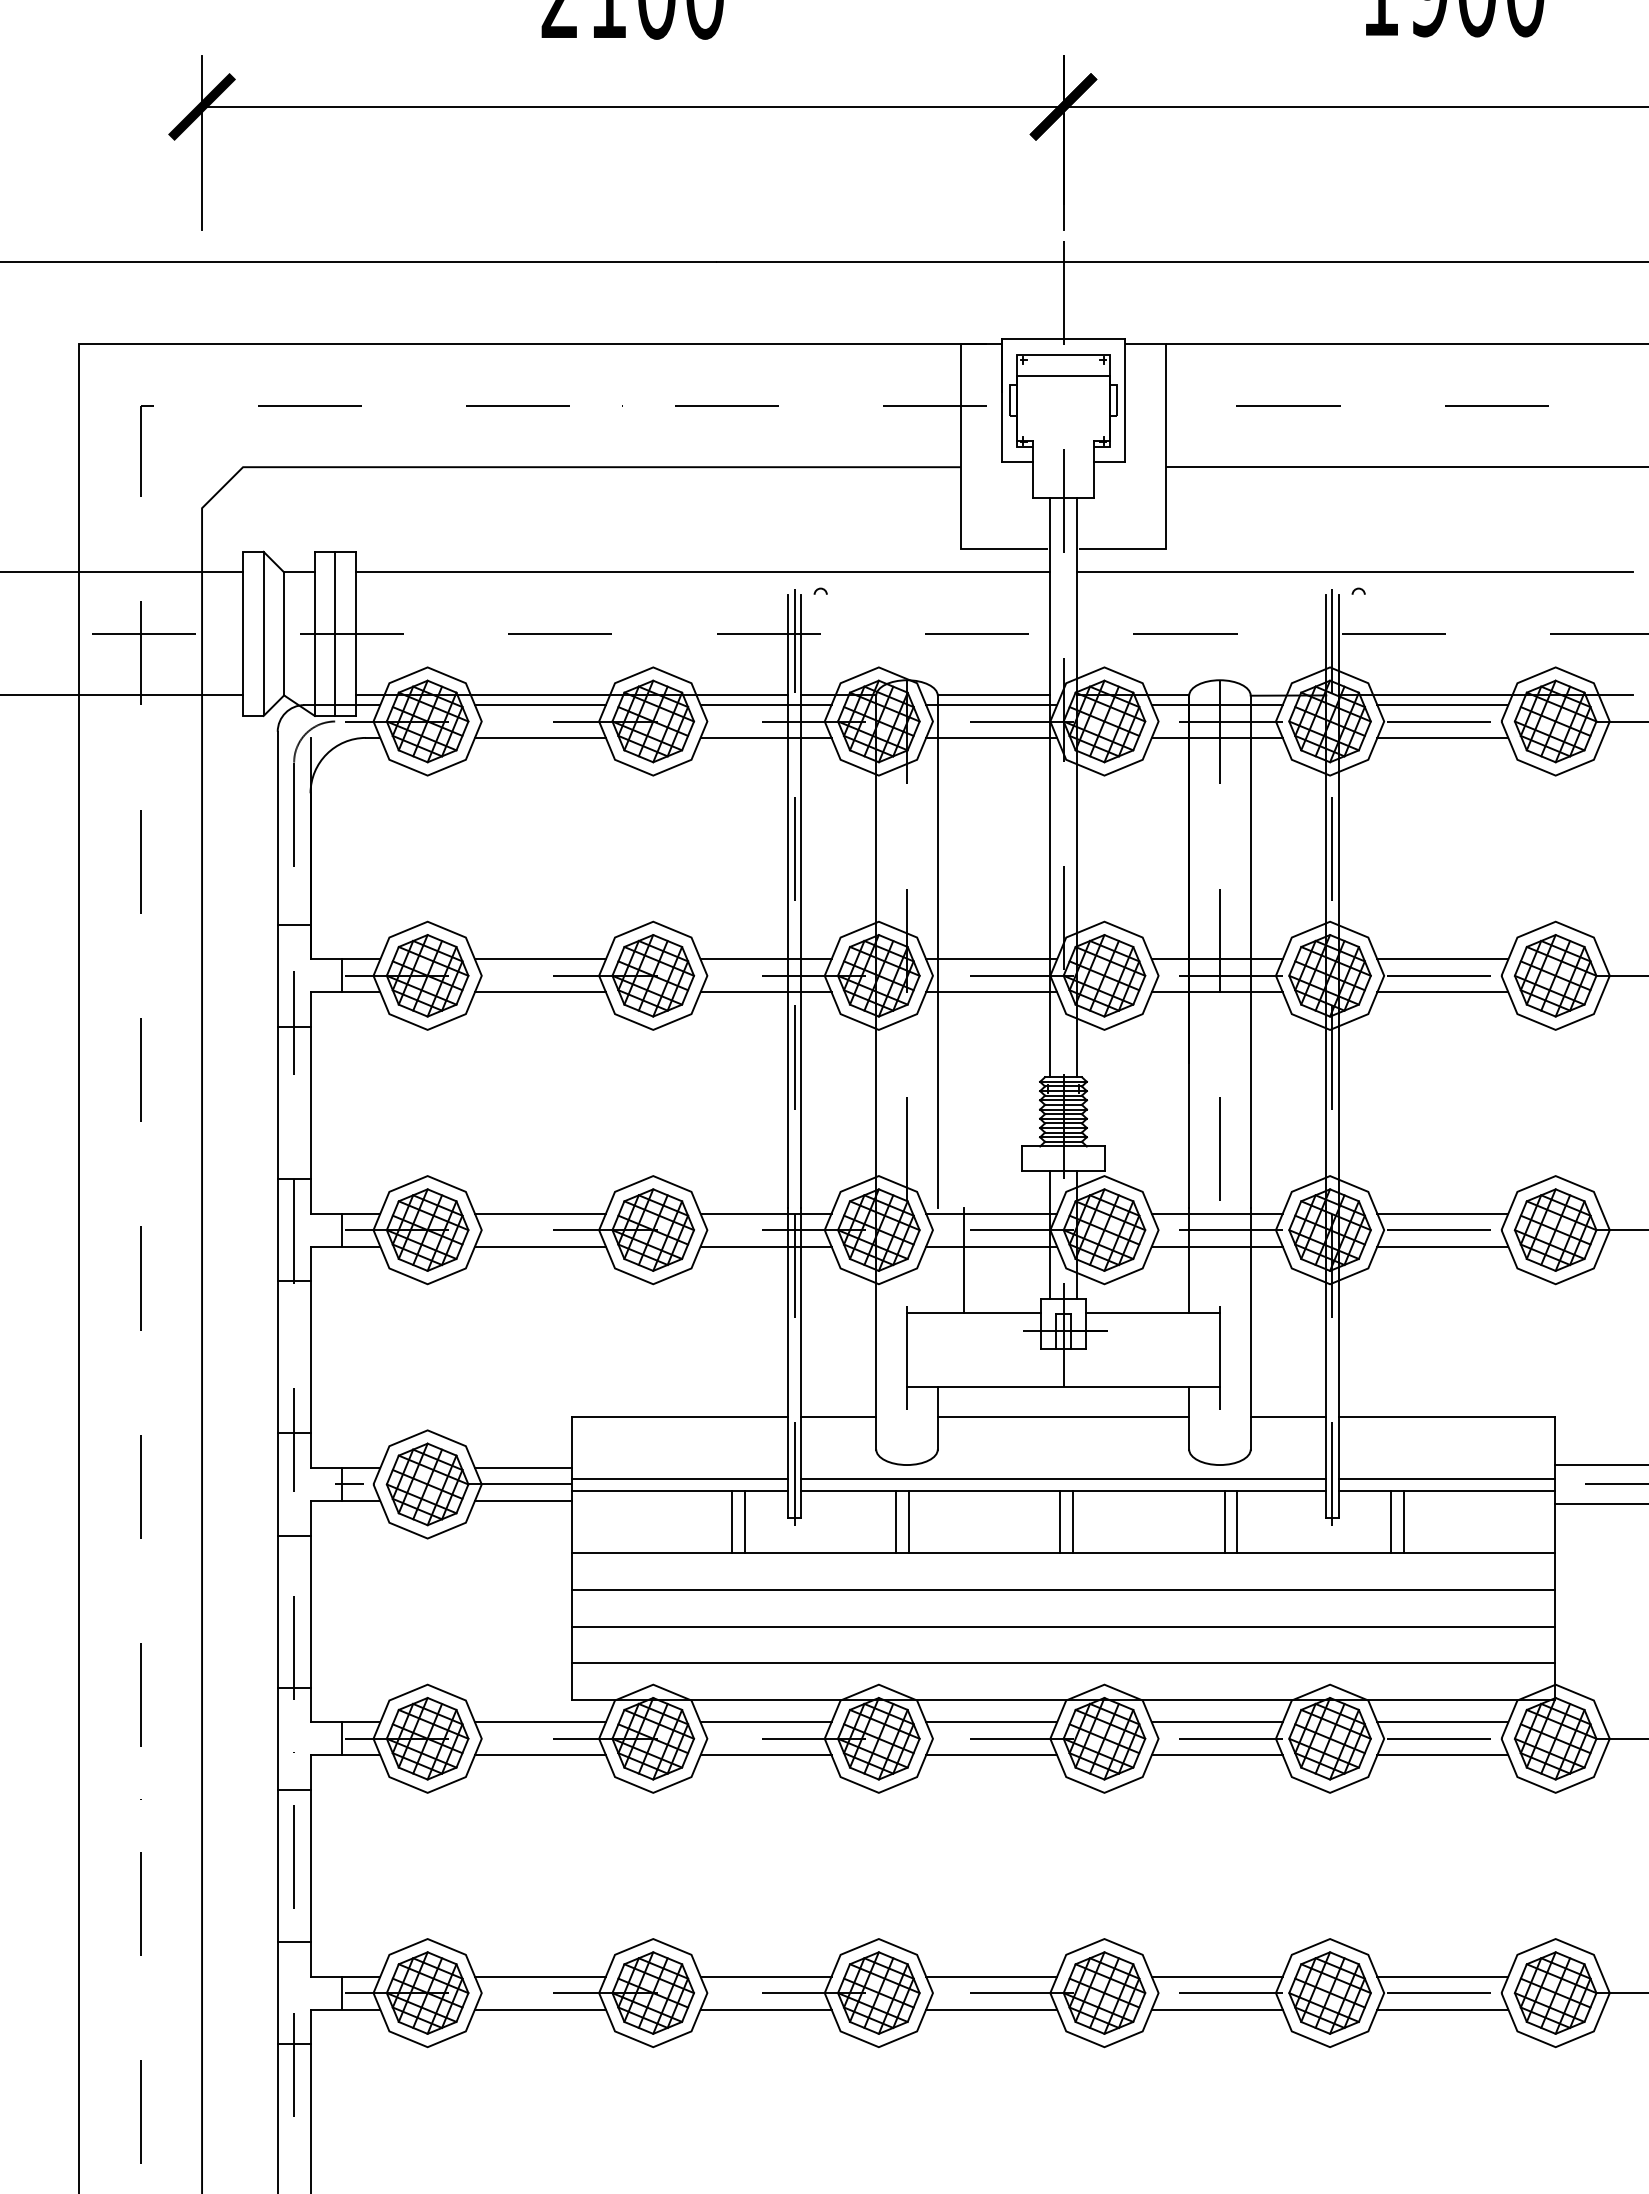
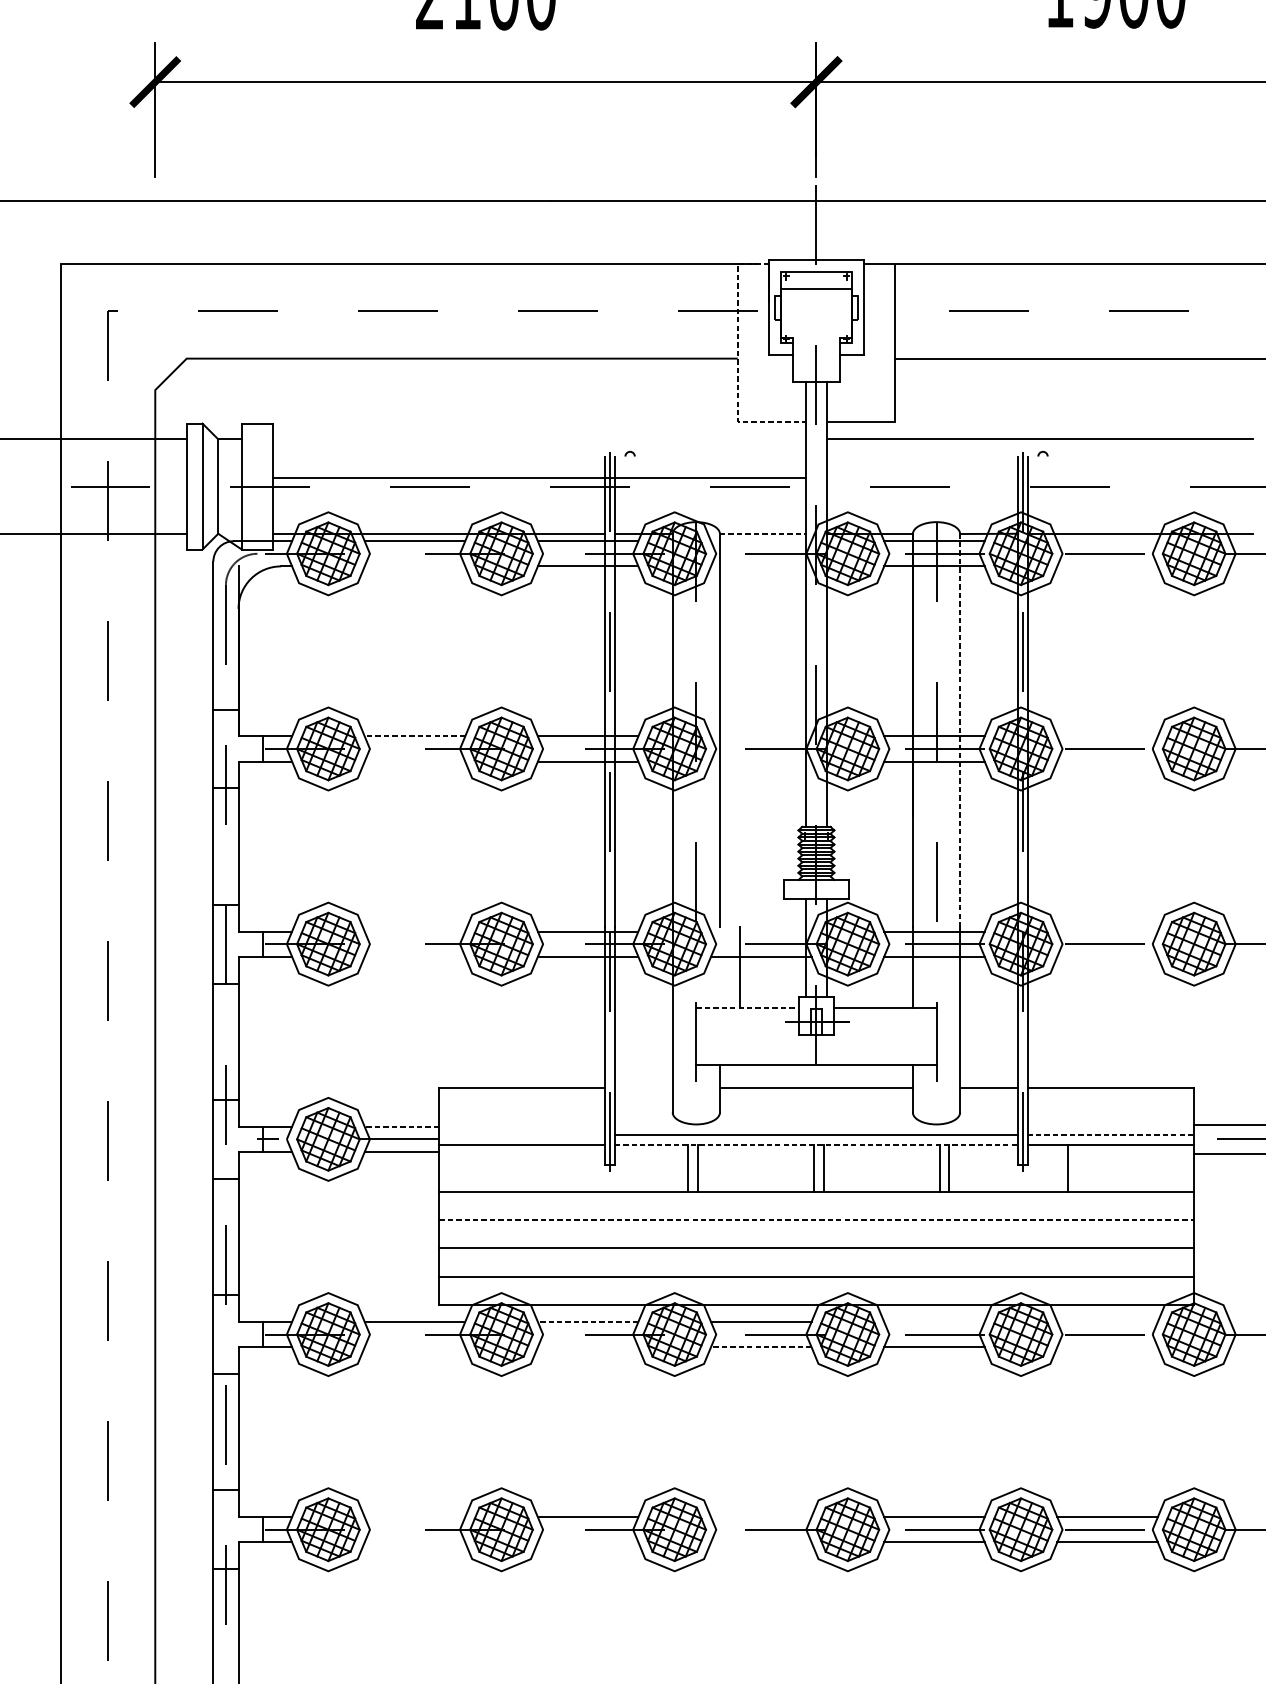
line: (960, 469) -> (737, 360), solid -> dashed
line: (702, 572) -> (539, 478), moved
line: (335, 633) -> (257, 486), removed
line: (994, 695) -> (763, 533), solid -> dashed
line: (991, 705) -> (761, 541), removed
line: (1442, 705) -> (1107, 541), removed
line: (539, 737) -> (414, 566), removed
line: (991, 737) -> (761, 566), removed
line: (1442, 737) -> (1107, 566), removed
line: (1250, 951) -> (959, 730), solid -> dashed
line: (539, 959) -> (414, 736), solid -> dashed
line: (991, 959) -> (761, 736), removed
line: (1442, 959) -> (1107, 736), removed
line: (539, 992) -> (414, 761), removed
line: (991, 992) -> (761, 761), removed
line: (1442, 992) -> (1107, 761), removed
line: (539, 1213) -> (414, 931), removed
line: (991, 1213) -> (761, 931), removed
line: (1442, 1213) -> (1107, 931), removed
line: (539, 1246) -> (414, 956), removed
line: (1442, 1246) -> (1107, 956), removed
line: (973, 1313) -> (747, 1008), solid -> dashed
line: (838, 1417) -> (643, 1087), removed
line: (523, 1468) -> (401, 1127), solid -> dashed
line: (680, 1478) -> (522, 1134), removed
line: (1447, 1478) -> (1111, 1134), solid -> dashed
line: (1063, 1491) -> (816, 1144), solid -> dashed
line: (732, 1521) -> (562, 1167), removed
line: (744, 1521) -> (571, 1167), removed
line: (1403, 1521) -> (1077, 1167), removed
line: (1063, 1589) -> (816, 1219), solid -> dashed
line: (765, 1722) -> (587, 1322), solid -> dashed
line: (1216, 1722) -> (933, 1322), removed
line: (1442, 1722) -> (1107, 1322), removed
line: (539, 1755) -> (414, 1347), removed
line: (765, 1755) -> (587, 1347), removed
line: (991, 1755) -> (761, 1347), solid -> dashed
line: (1442, 1755) -> (1107, 1347), removed
line: (539, 1976) -> (414, 1517), removed
line: (991, 1976) -> (761, 1517), removed
line: (539, 2009) -> (414, 1542), removed
line: (765, 2009) -> (587, 1542), removed
line: (991, 2009) -> (761, 1542), removed

